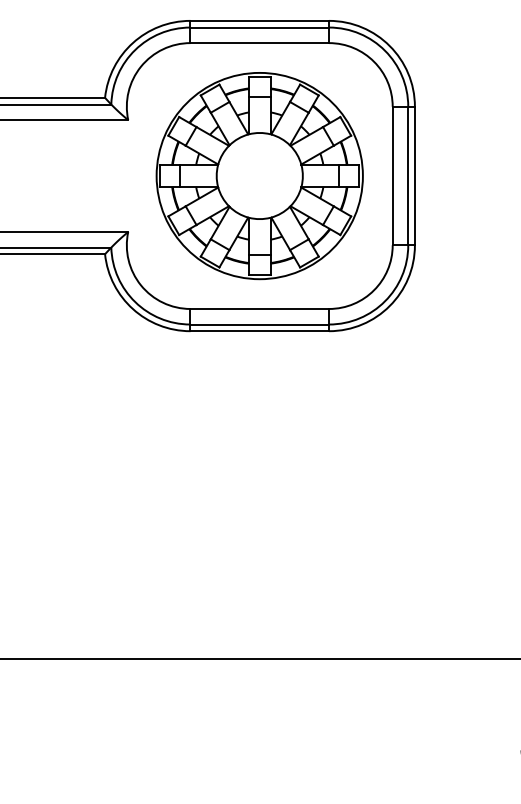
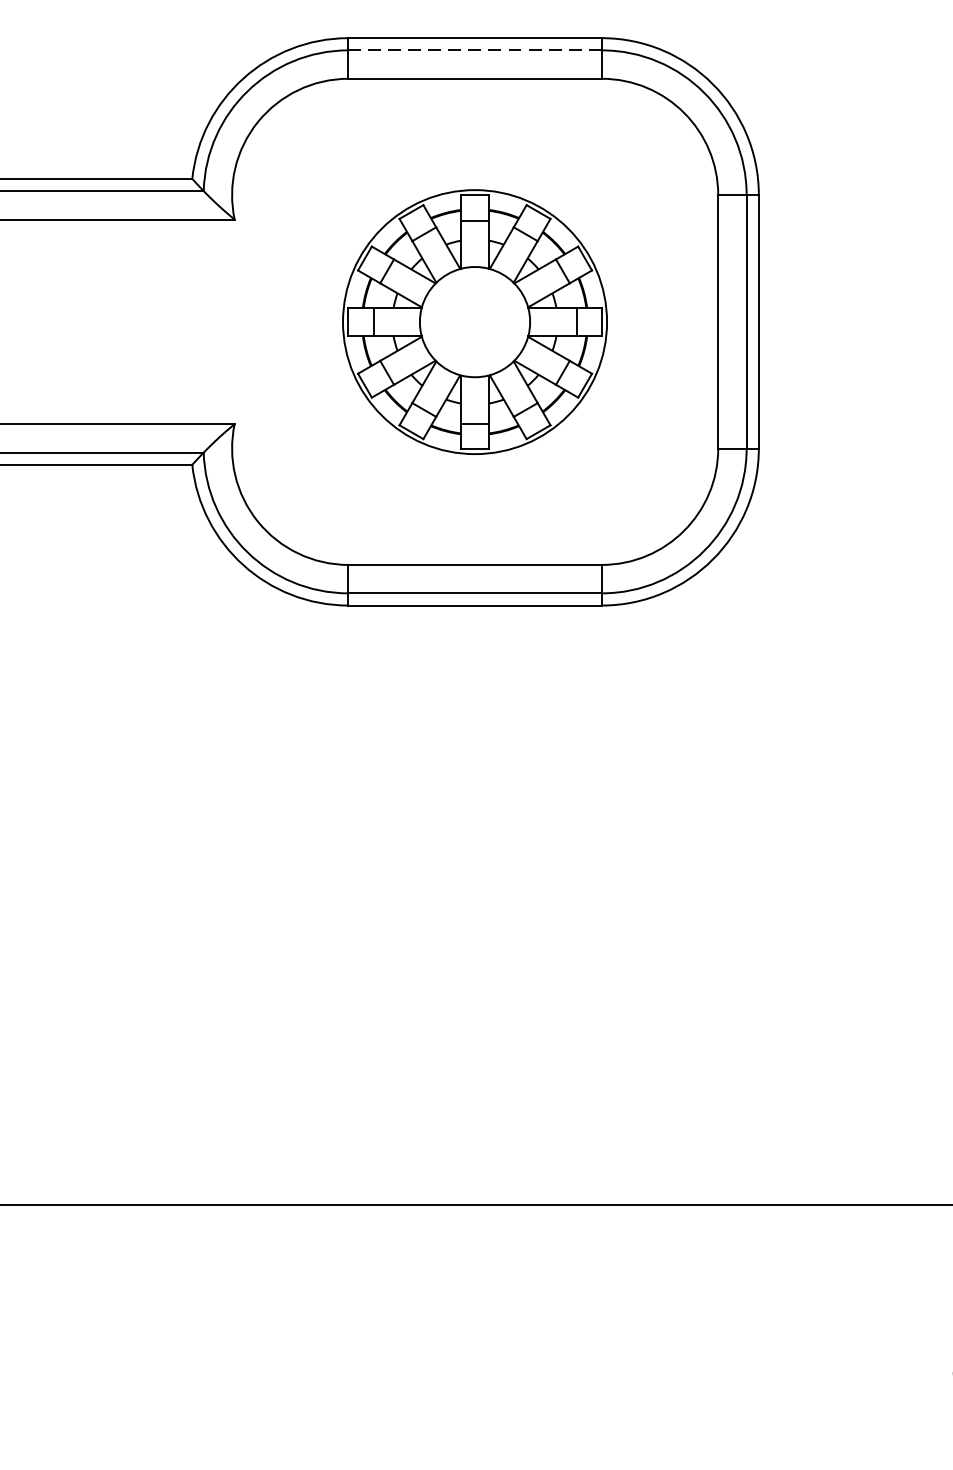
line: (259, 27) -> (474, 50), solid -> dashed
part: (259, 176) -> (474, 322), size x0.7

